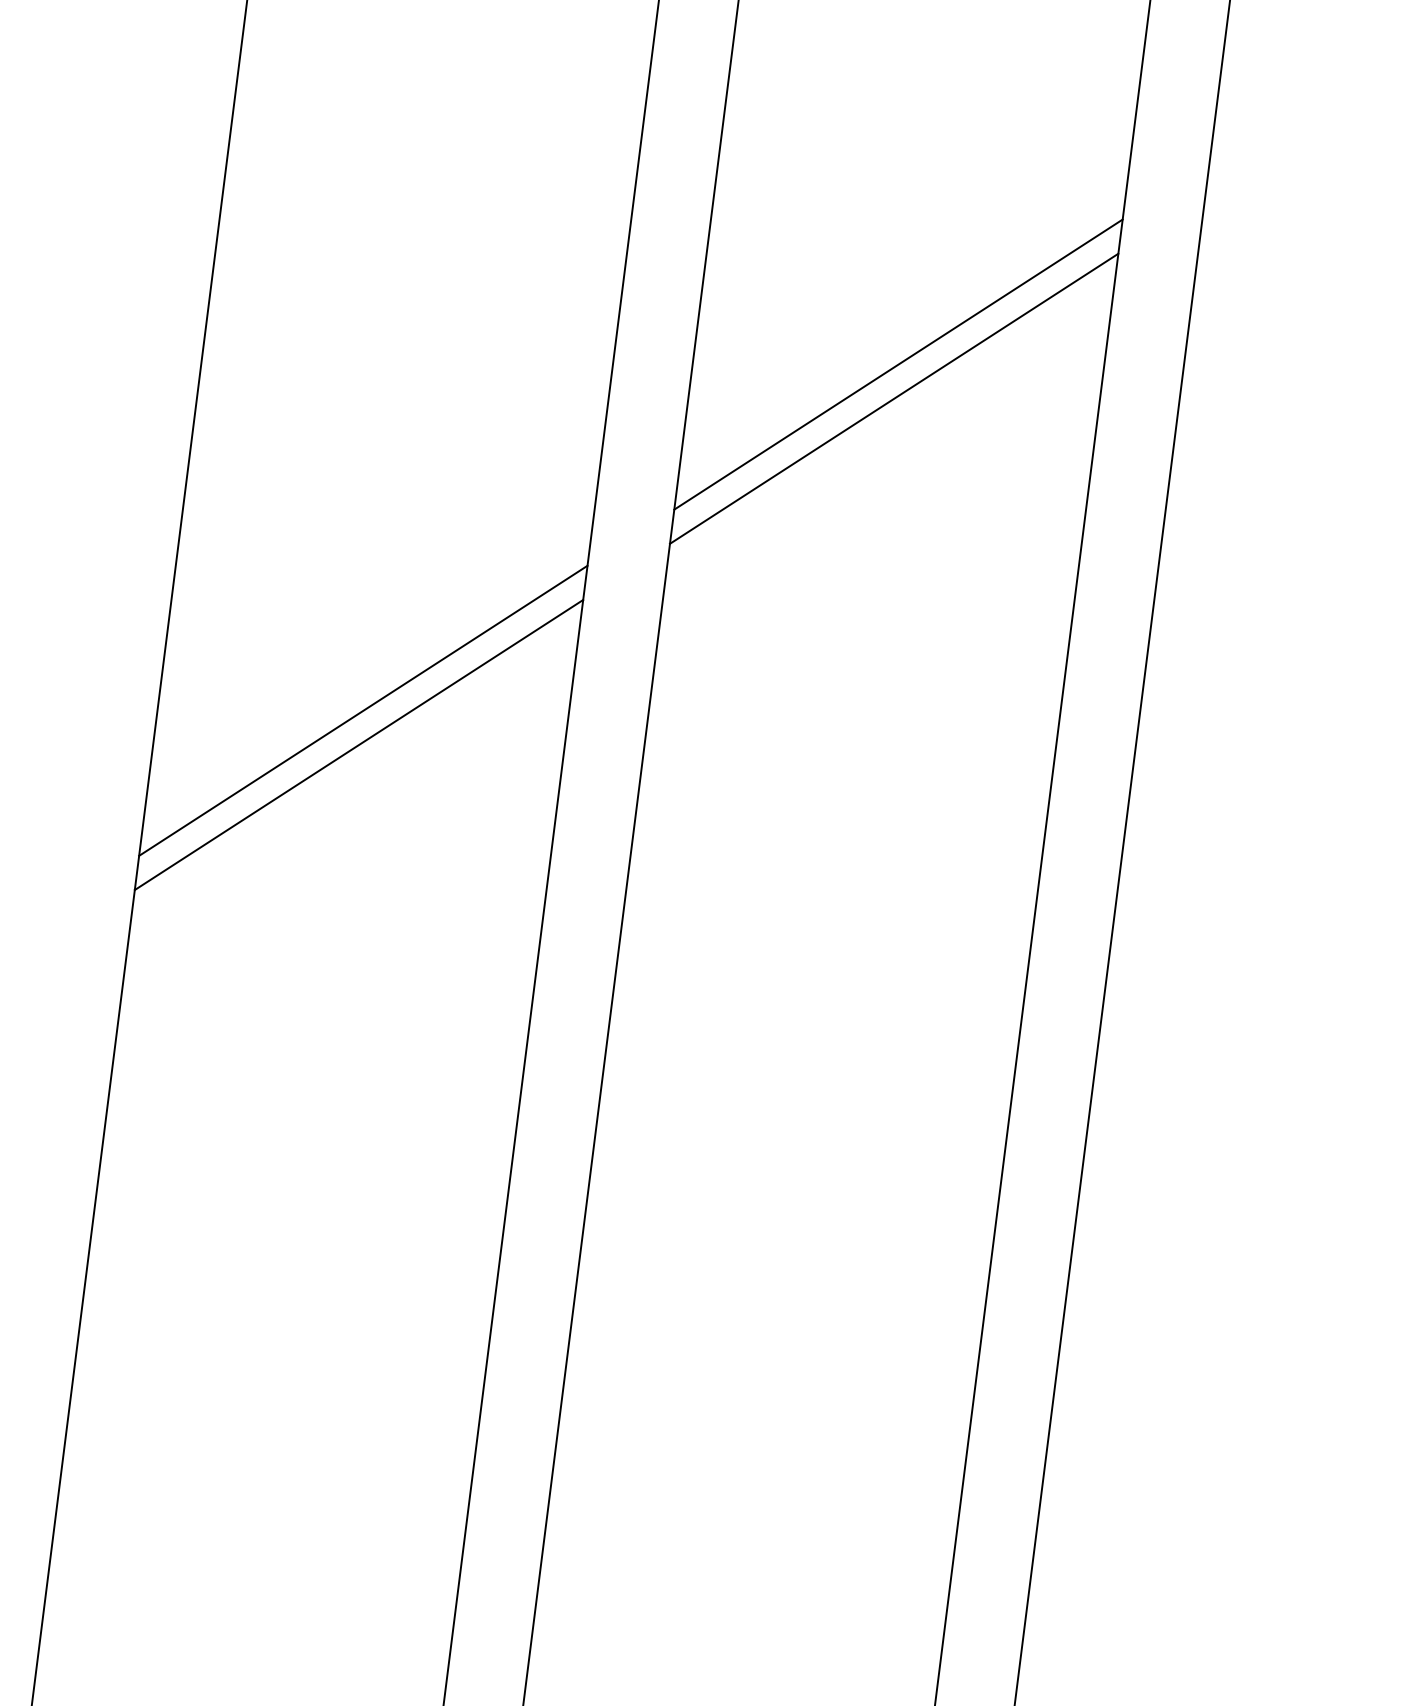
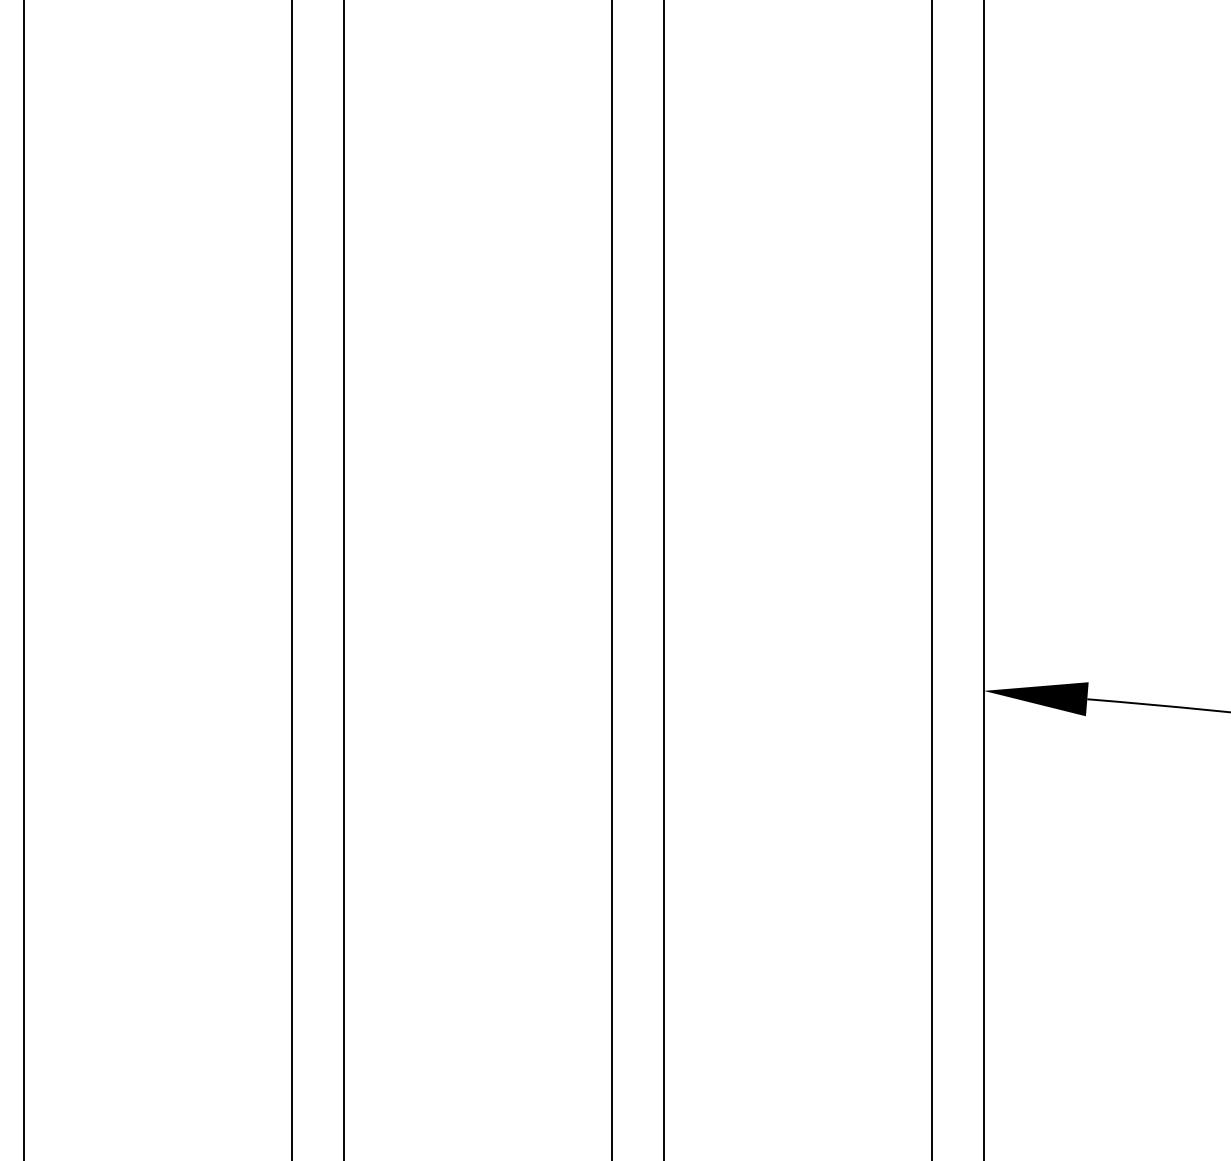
line: (898, 364) -> (477, 152), removed
line: (893, 398) -> (477, 175), removed
line: (363, 710) -> (157, 422), removed
line: (358, 744) -> (157, 444), removed

